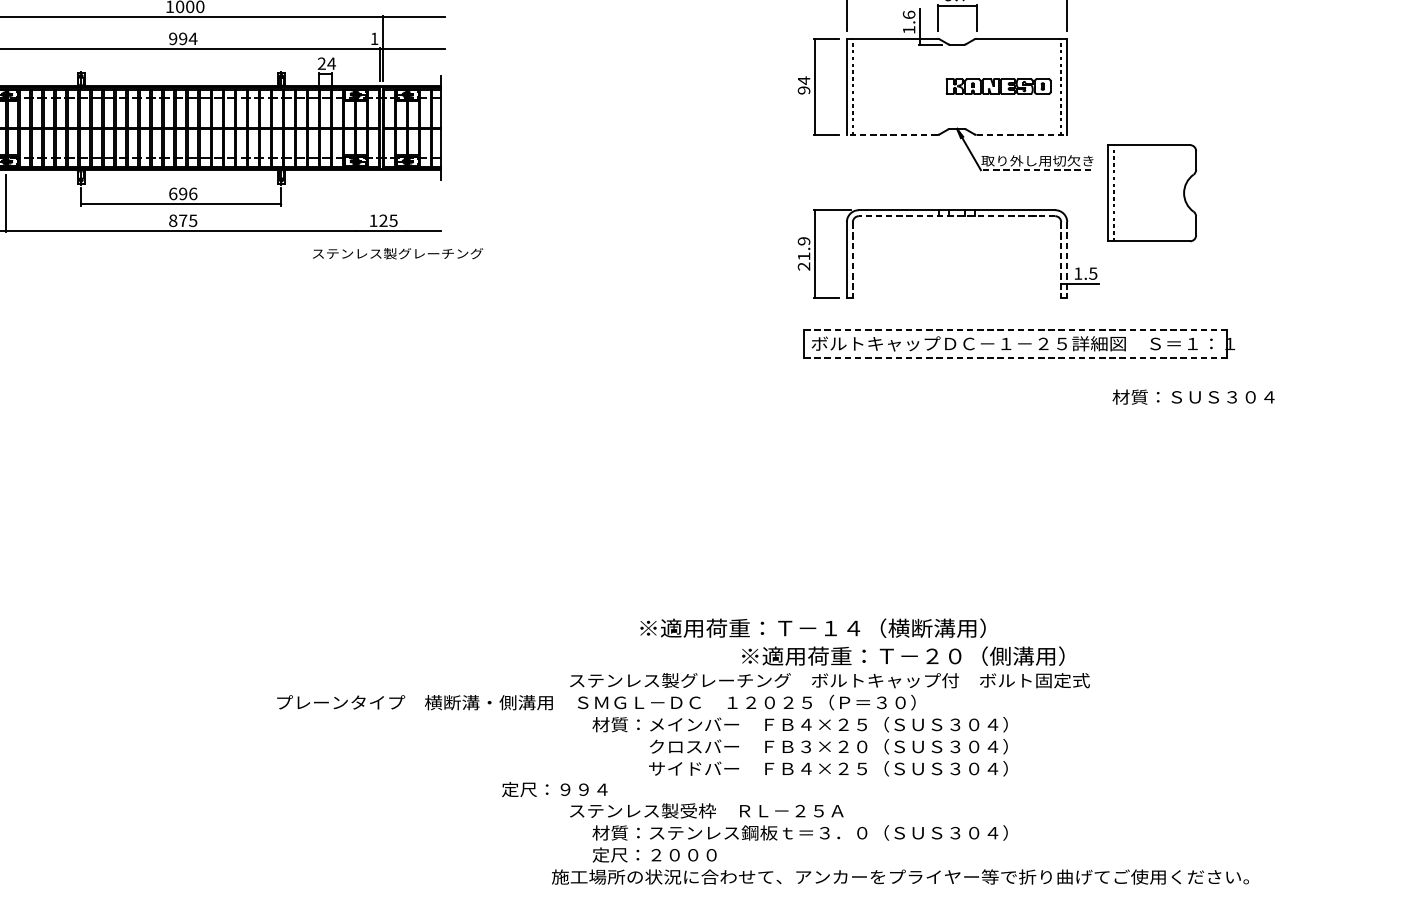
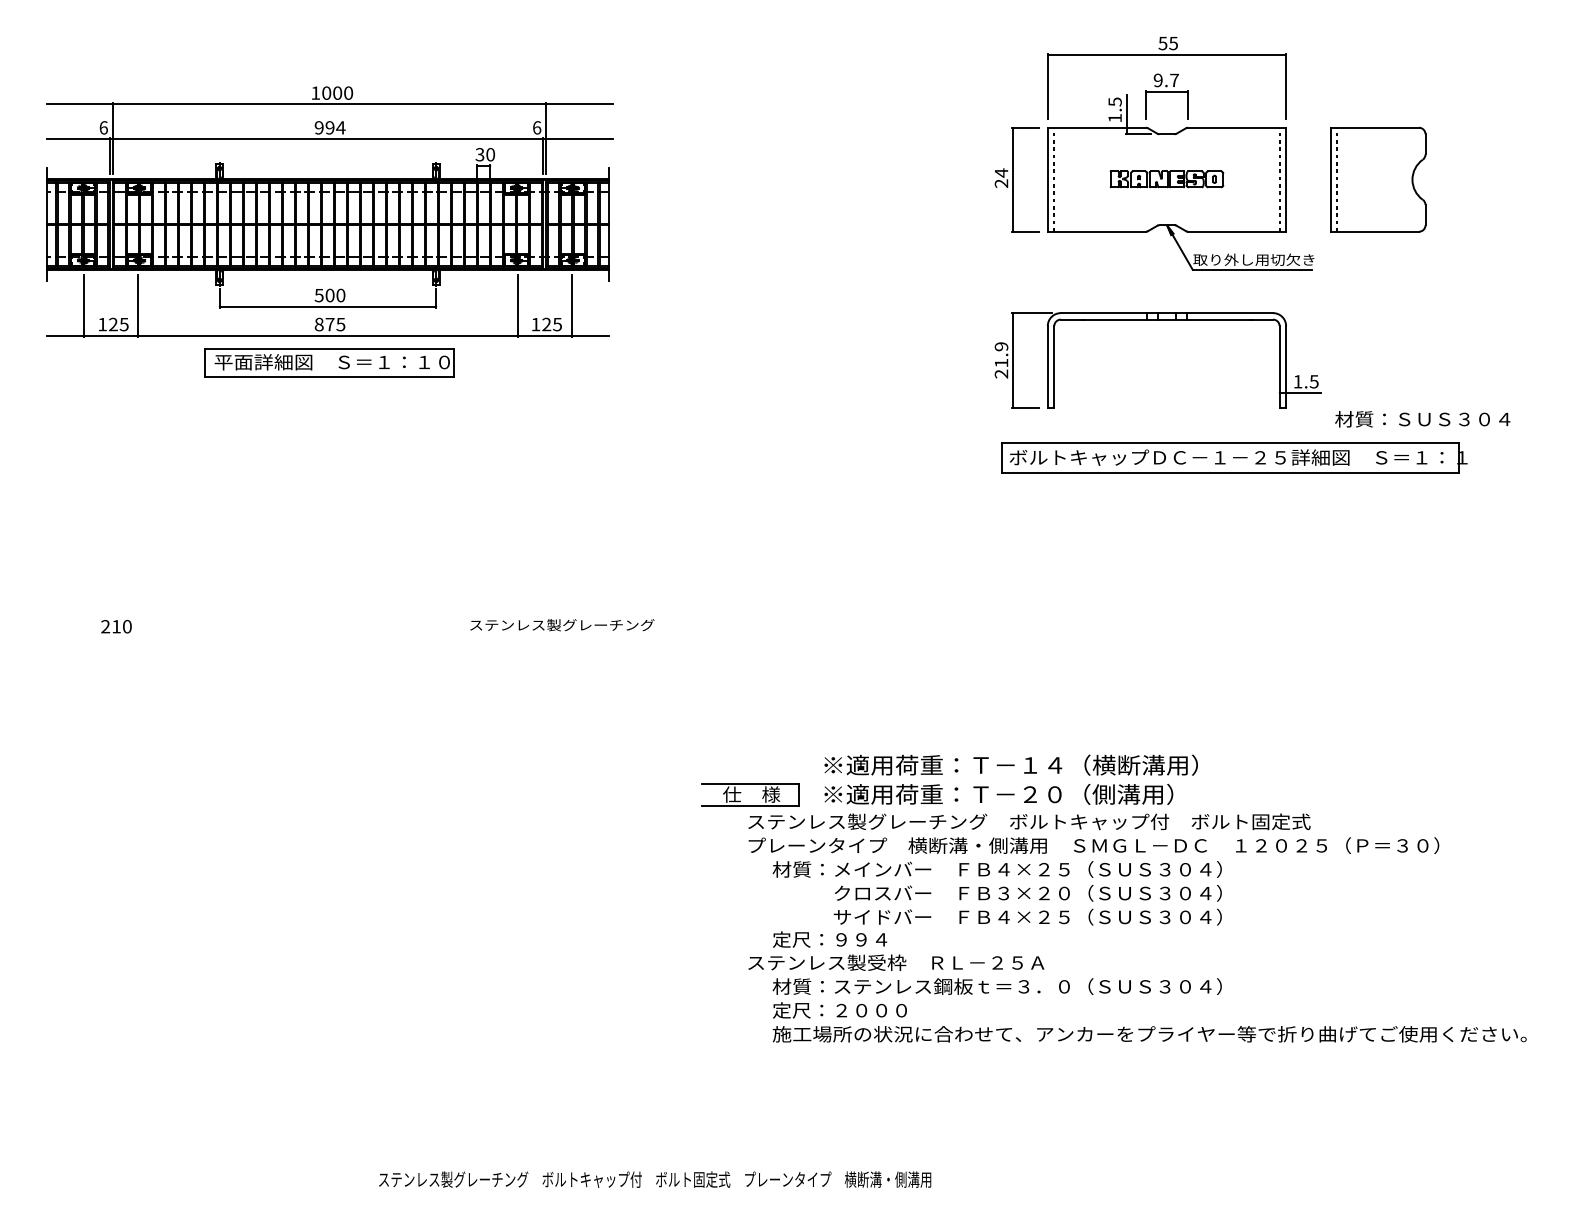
text: (908, 14) -> (1114, 101), 1.6 -> 1.5
text: (374, 38) -> (537, 127), 1 -> 6
text: (326, 63) -> (485, 154), 24 -> 30
part: (998, 86) -> (1166, 179), moved
text: (804, 90) -> (1001, 183), 94 -> 24
line: (891, 134) -> (1096, 231), dashed -> solid
line: (1022, 134) -> (1237, 231), dashed -> solid
line: (1036, 169) -> (1252, 269), dashed -> solid
part: (1152, 192) -> (1378, 179), moved
text: (182, 193) -> (329, 295), 696 -> 500
line: (356, 204) -> (517, 306), added
line: (406, 204) -> (571, 306), added
line: (956, 216) -> (1166, 319), dashed -> solid
text: (398, 254) -> (562, 625), moved
part: (182, 255) -> (329, 362), added
line: (853, 260) -> (1054, 367), dashed -> solid
line: (1061, 260) -> (1279, 367), dashed -> solid
line: (1067, 260) -> (1286, 367), dashed -> solid
line: (1015, 329) -> (1230, 442), dashed -> solid
line: (1015, 357) -> (1230, 472), dashed -> solid
text: (1193, 397) -> (1422, 419), moved
part: (563, 653) -> (741, 792), added
text: (902, 655) -> (998, 793), moved
text: (595, 702) -> (1093, 845), moved
text: (555, 789) -> (830, 939), moved
text: (900, 877) -> (1149, 1034), moved

